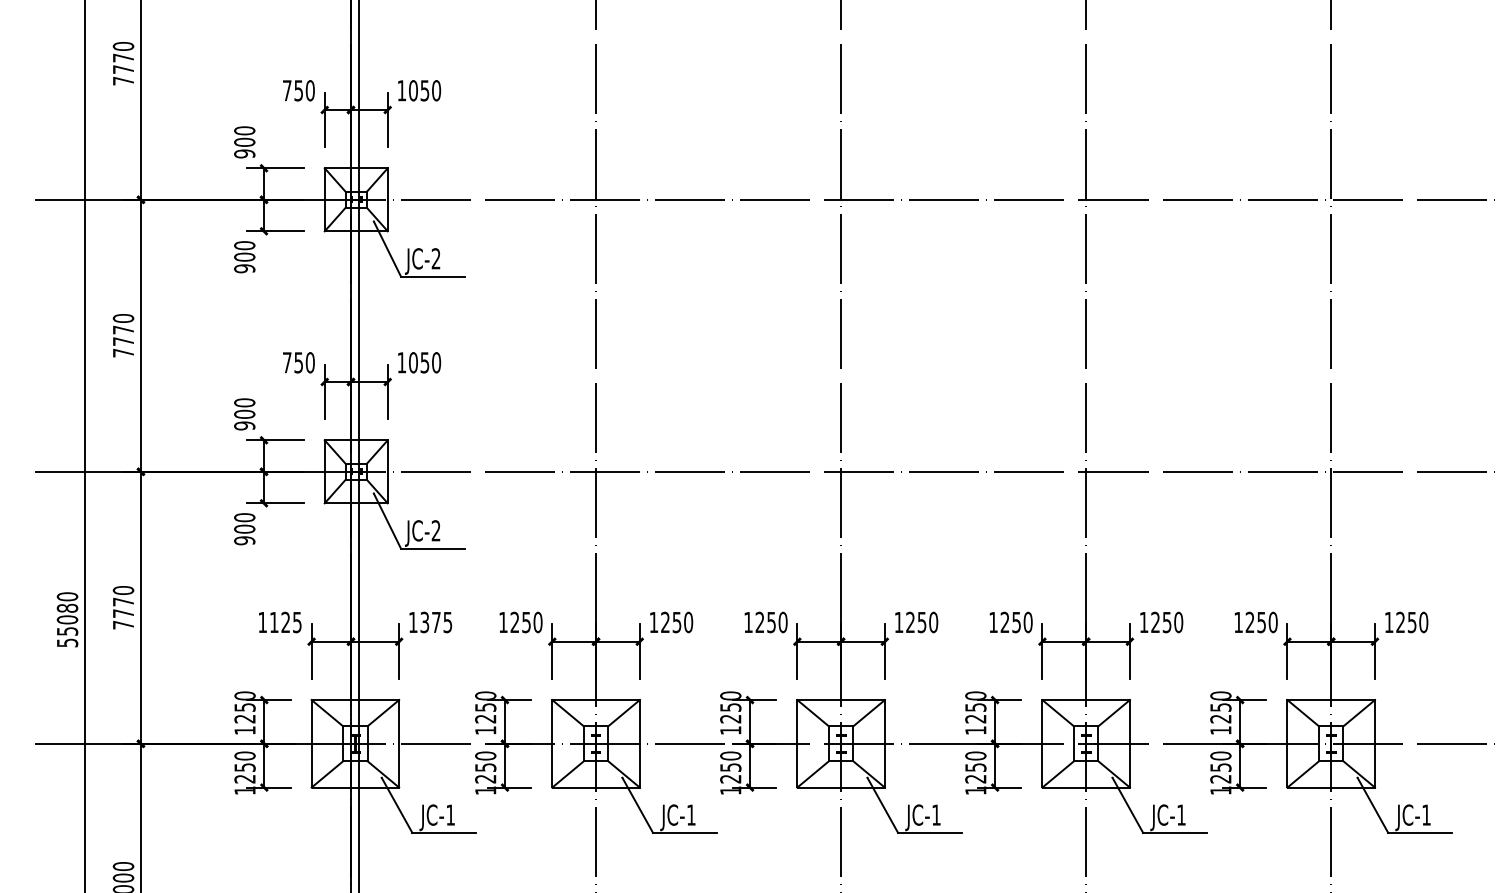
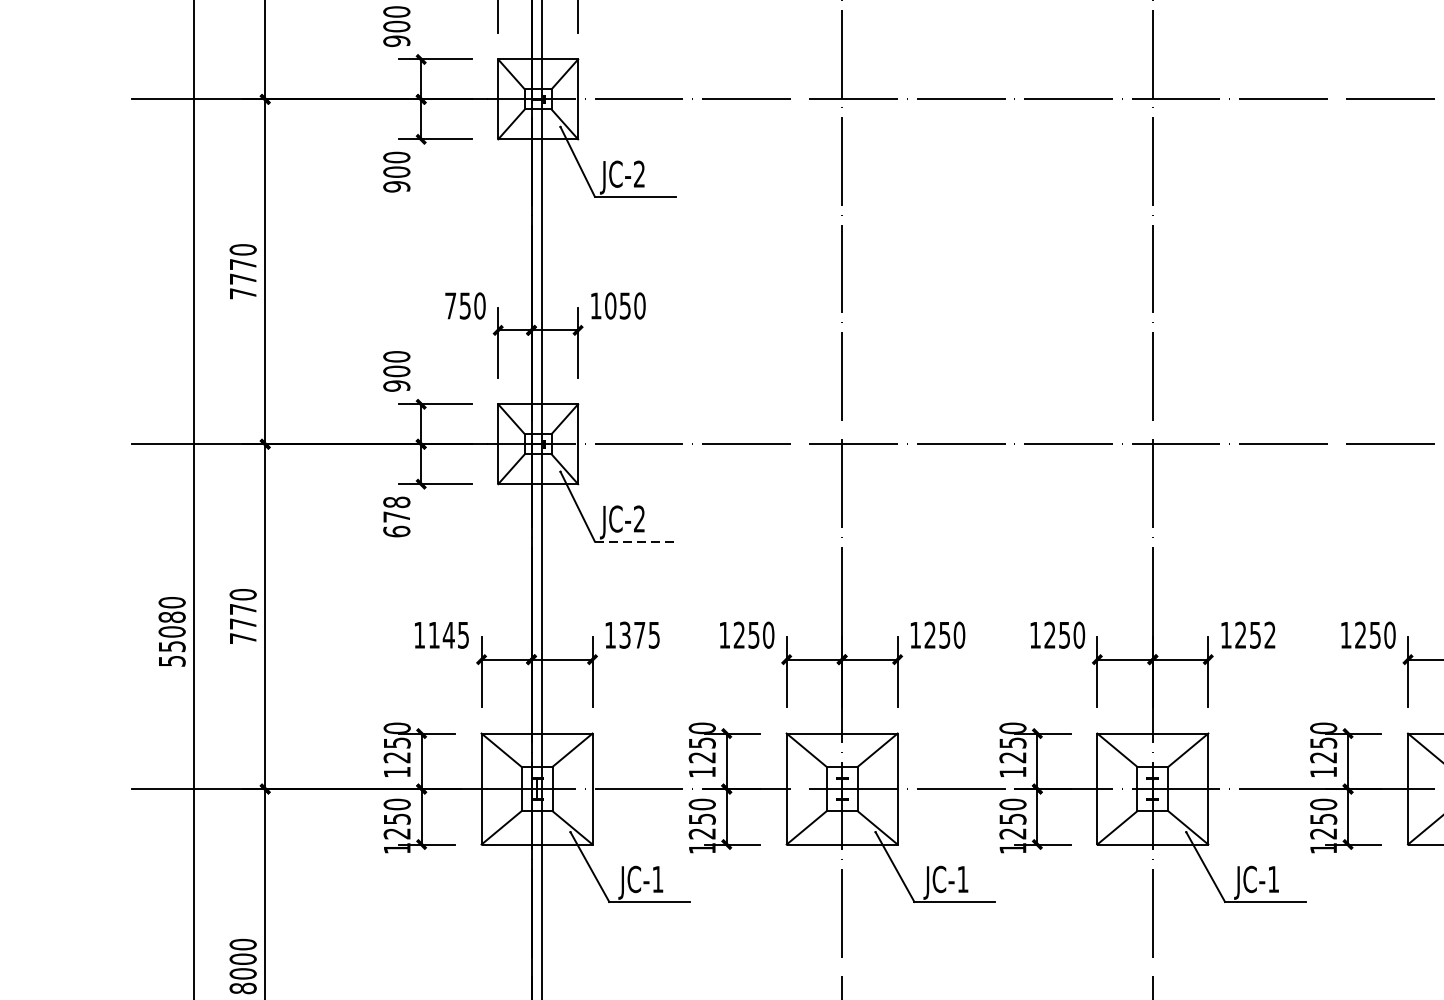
text: (244, 529) -> (396, 517), 900 -> 678
line: (432, 548) -> (634, 541), solid -> dashed
text: (285, 621) -> (448, 633), 1125 -> 1145
text: (933, 622) -> (1269, 635), 1250 -> 1252

